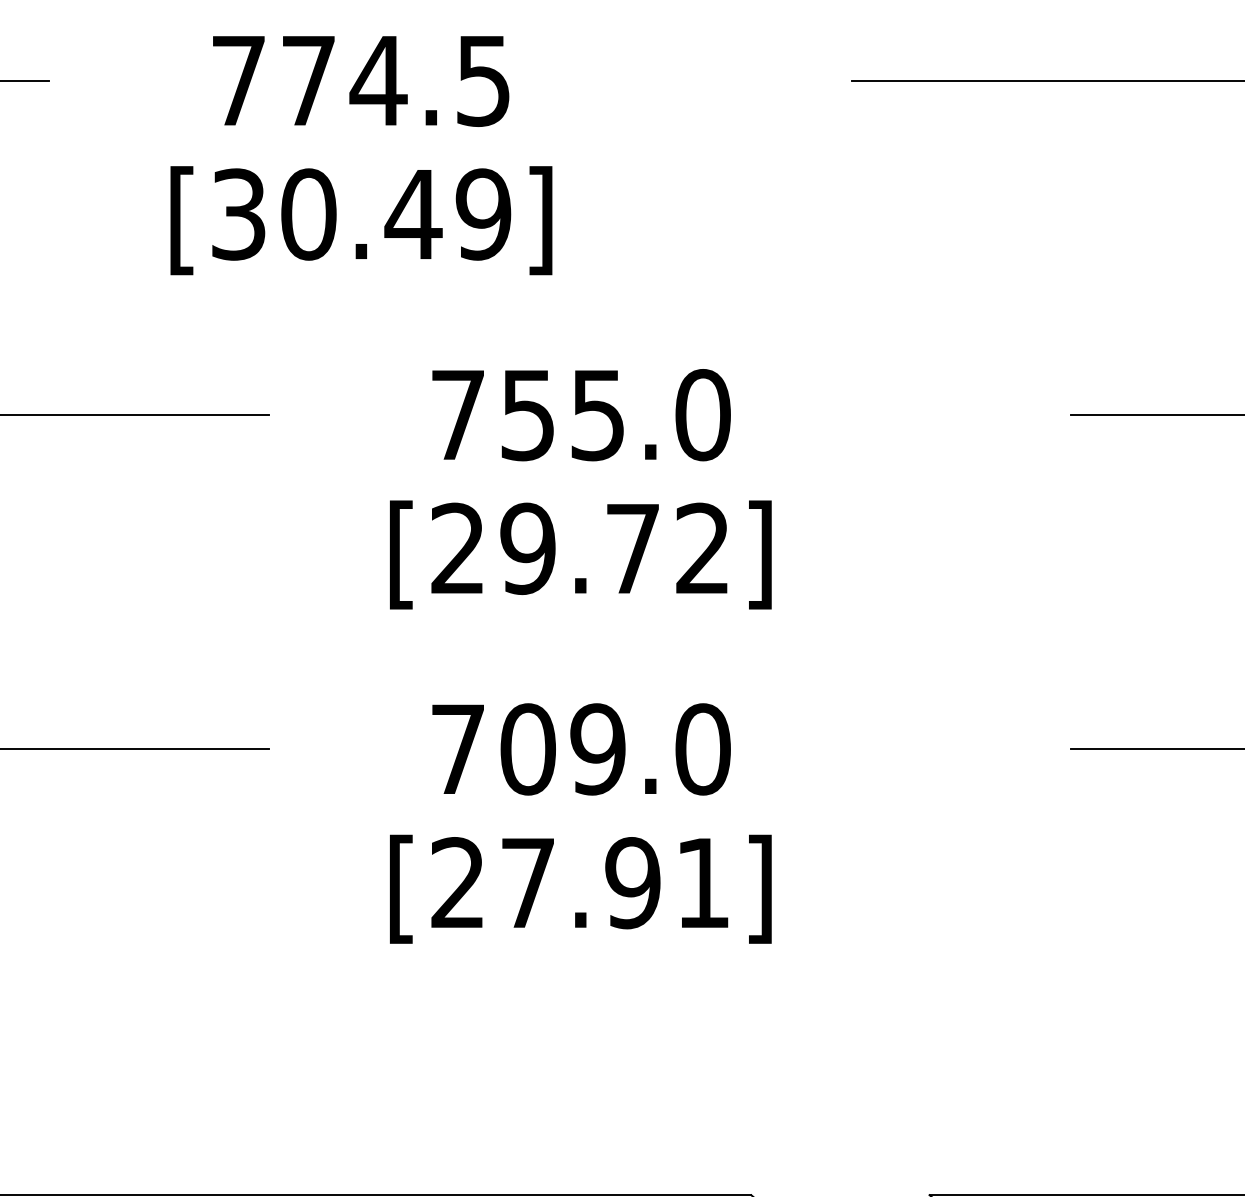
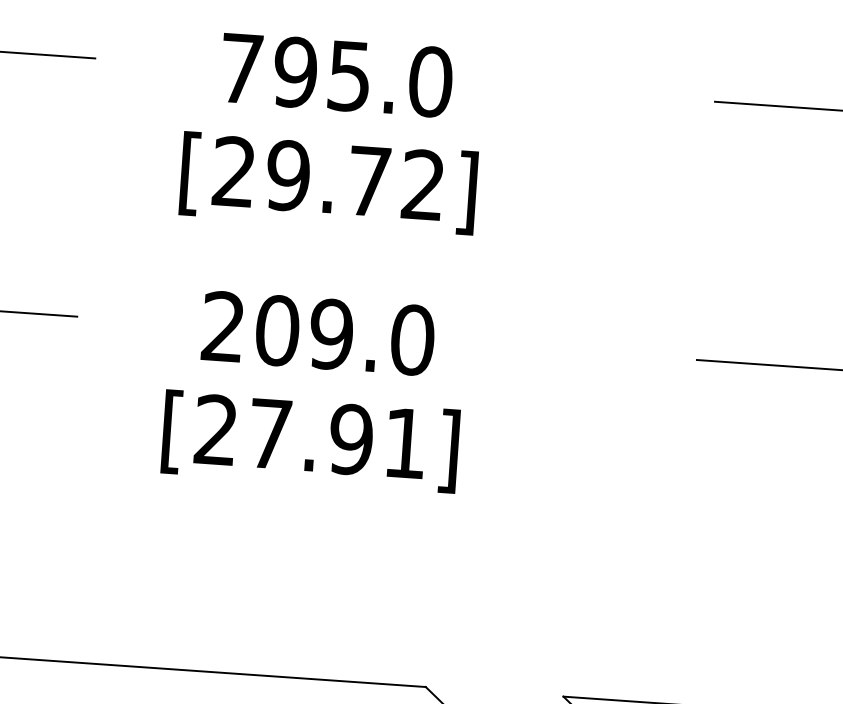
text: (527, 415) -> (295, 72), 755.0 -> 795.0
text: (457, 748) -> (223, 326), 709.0 -> 209.0

